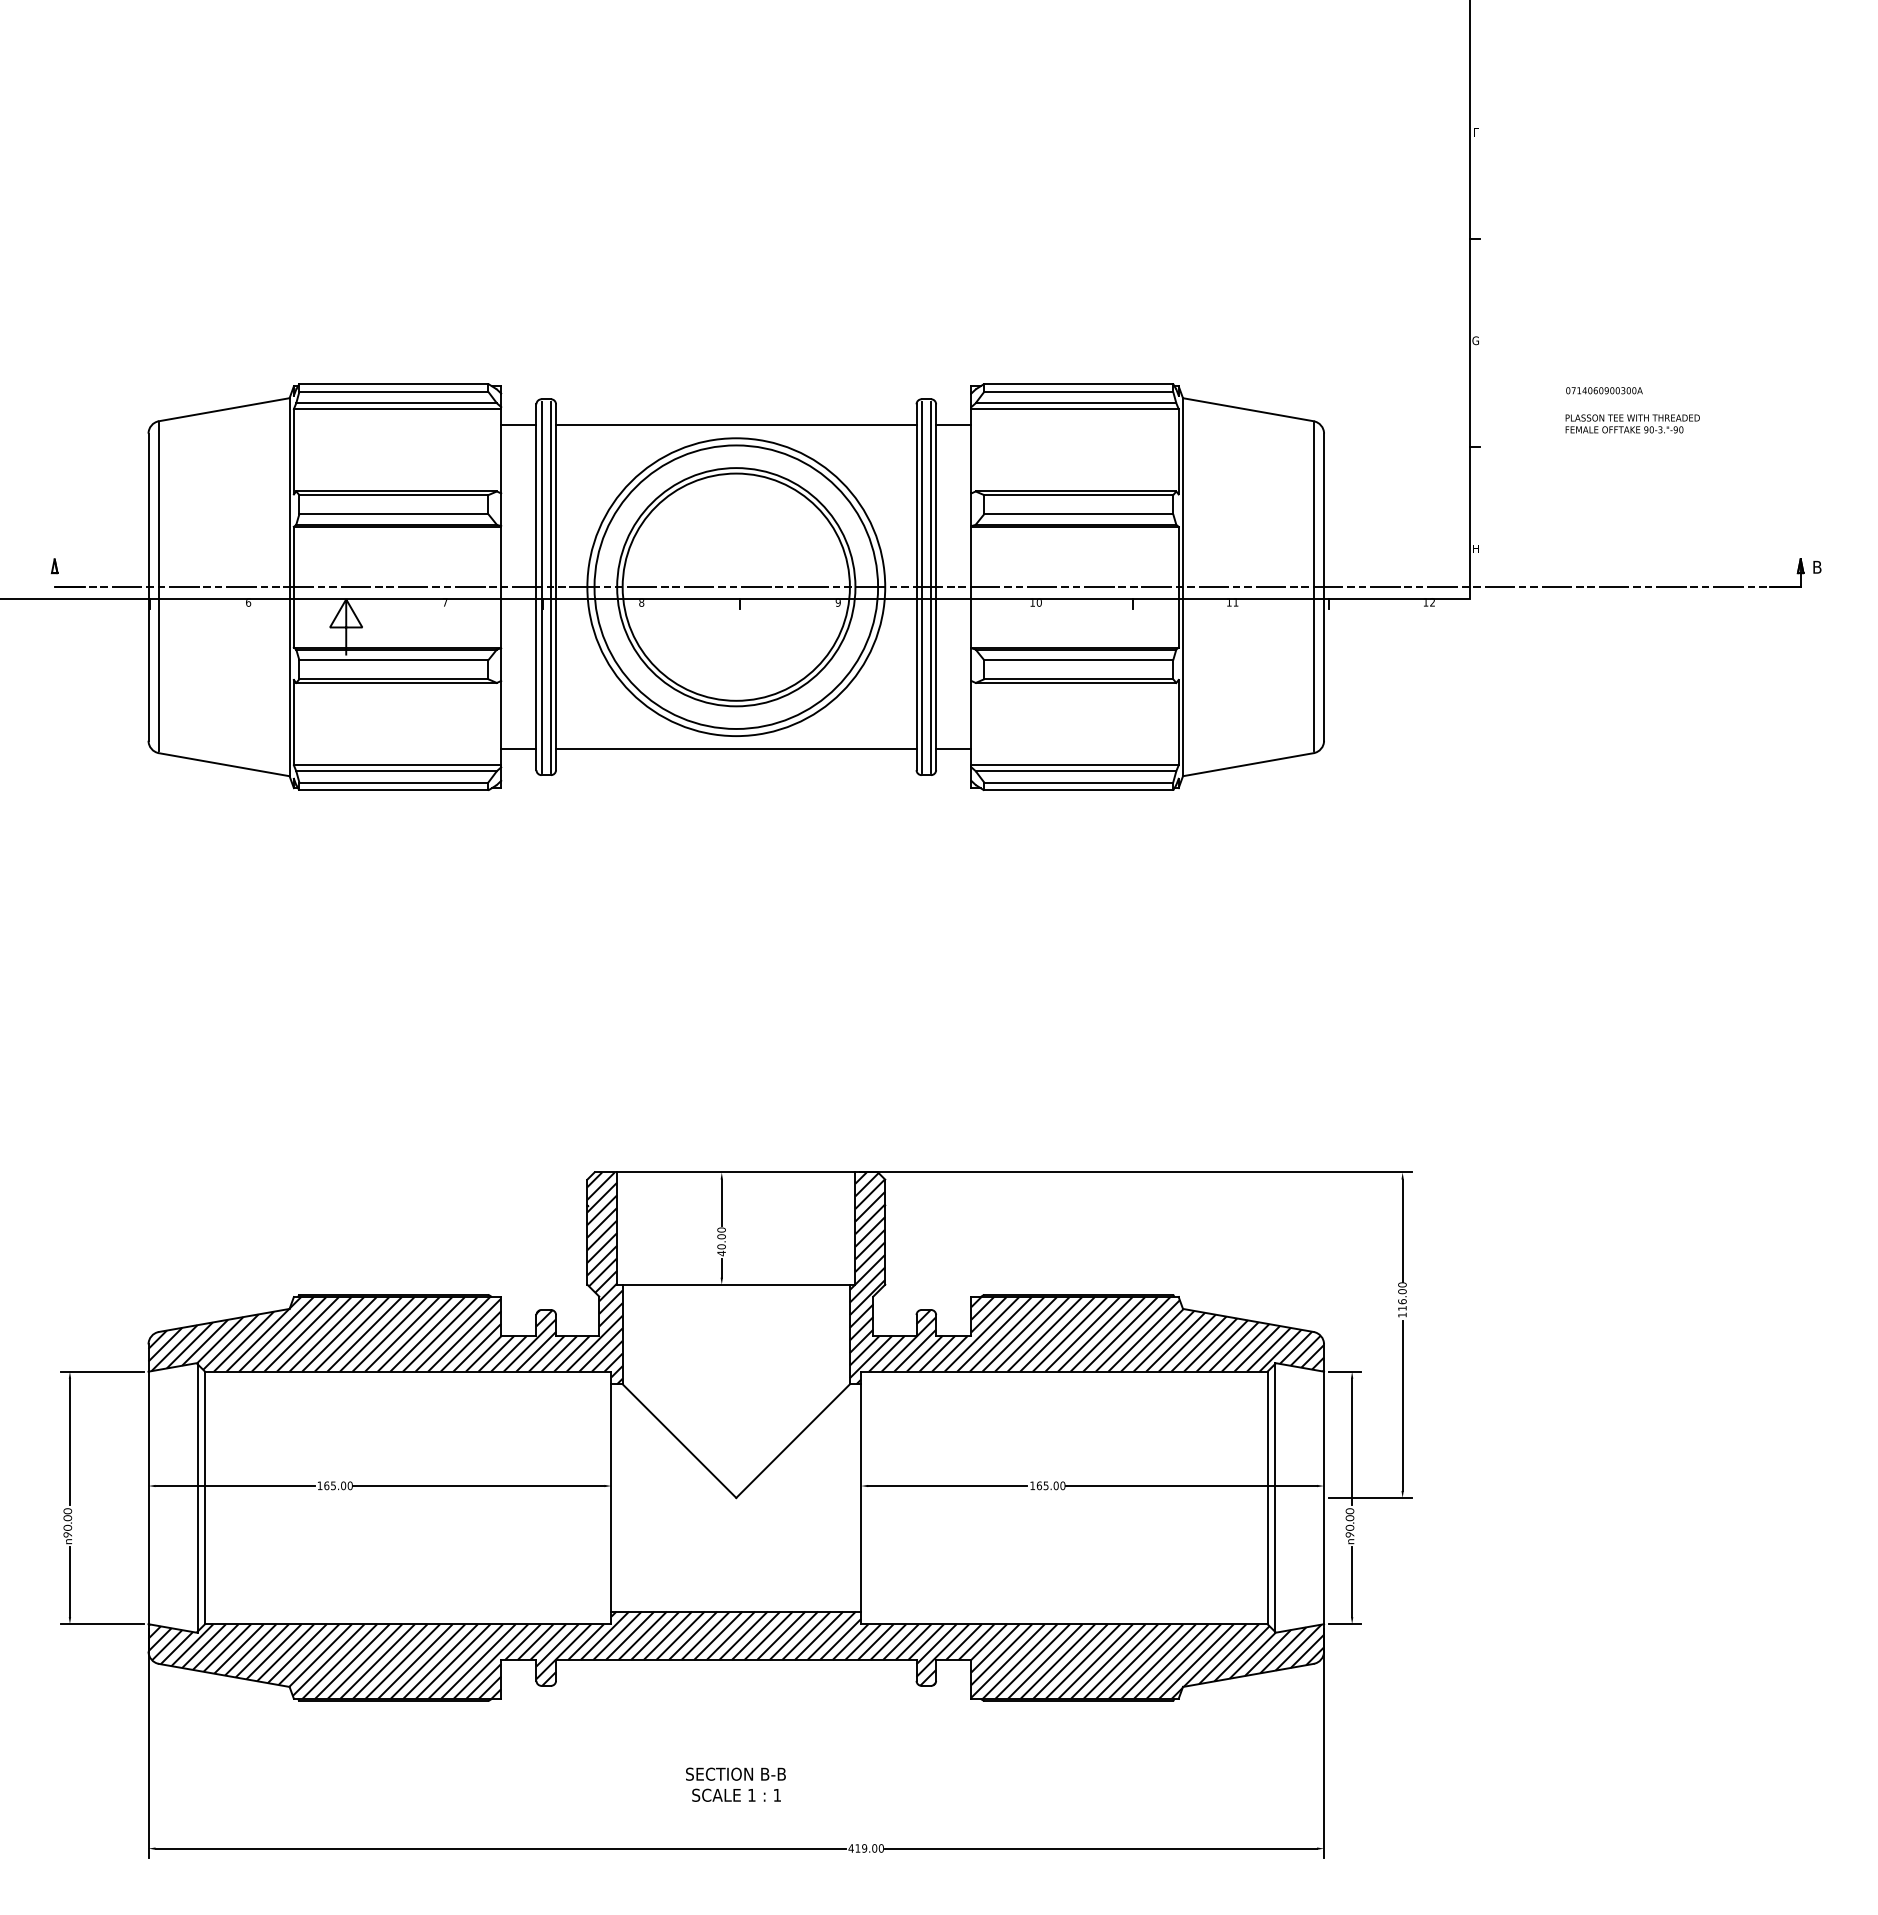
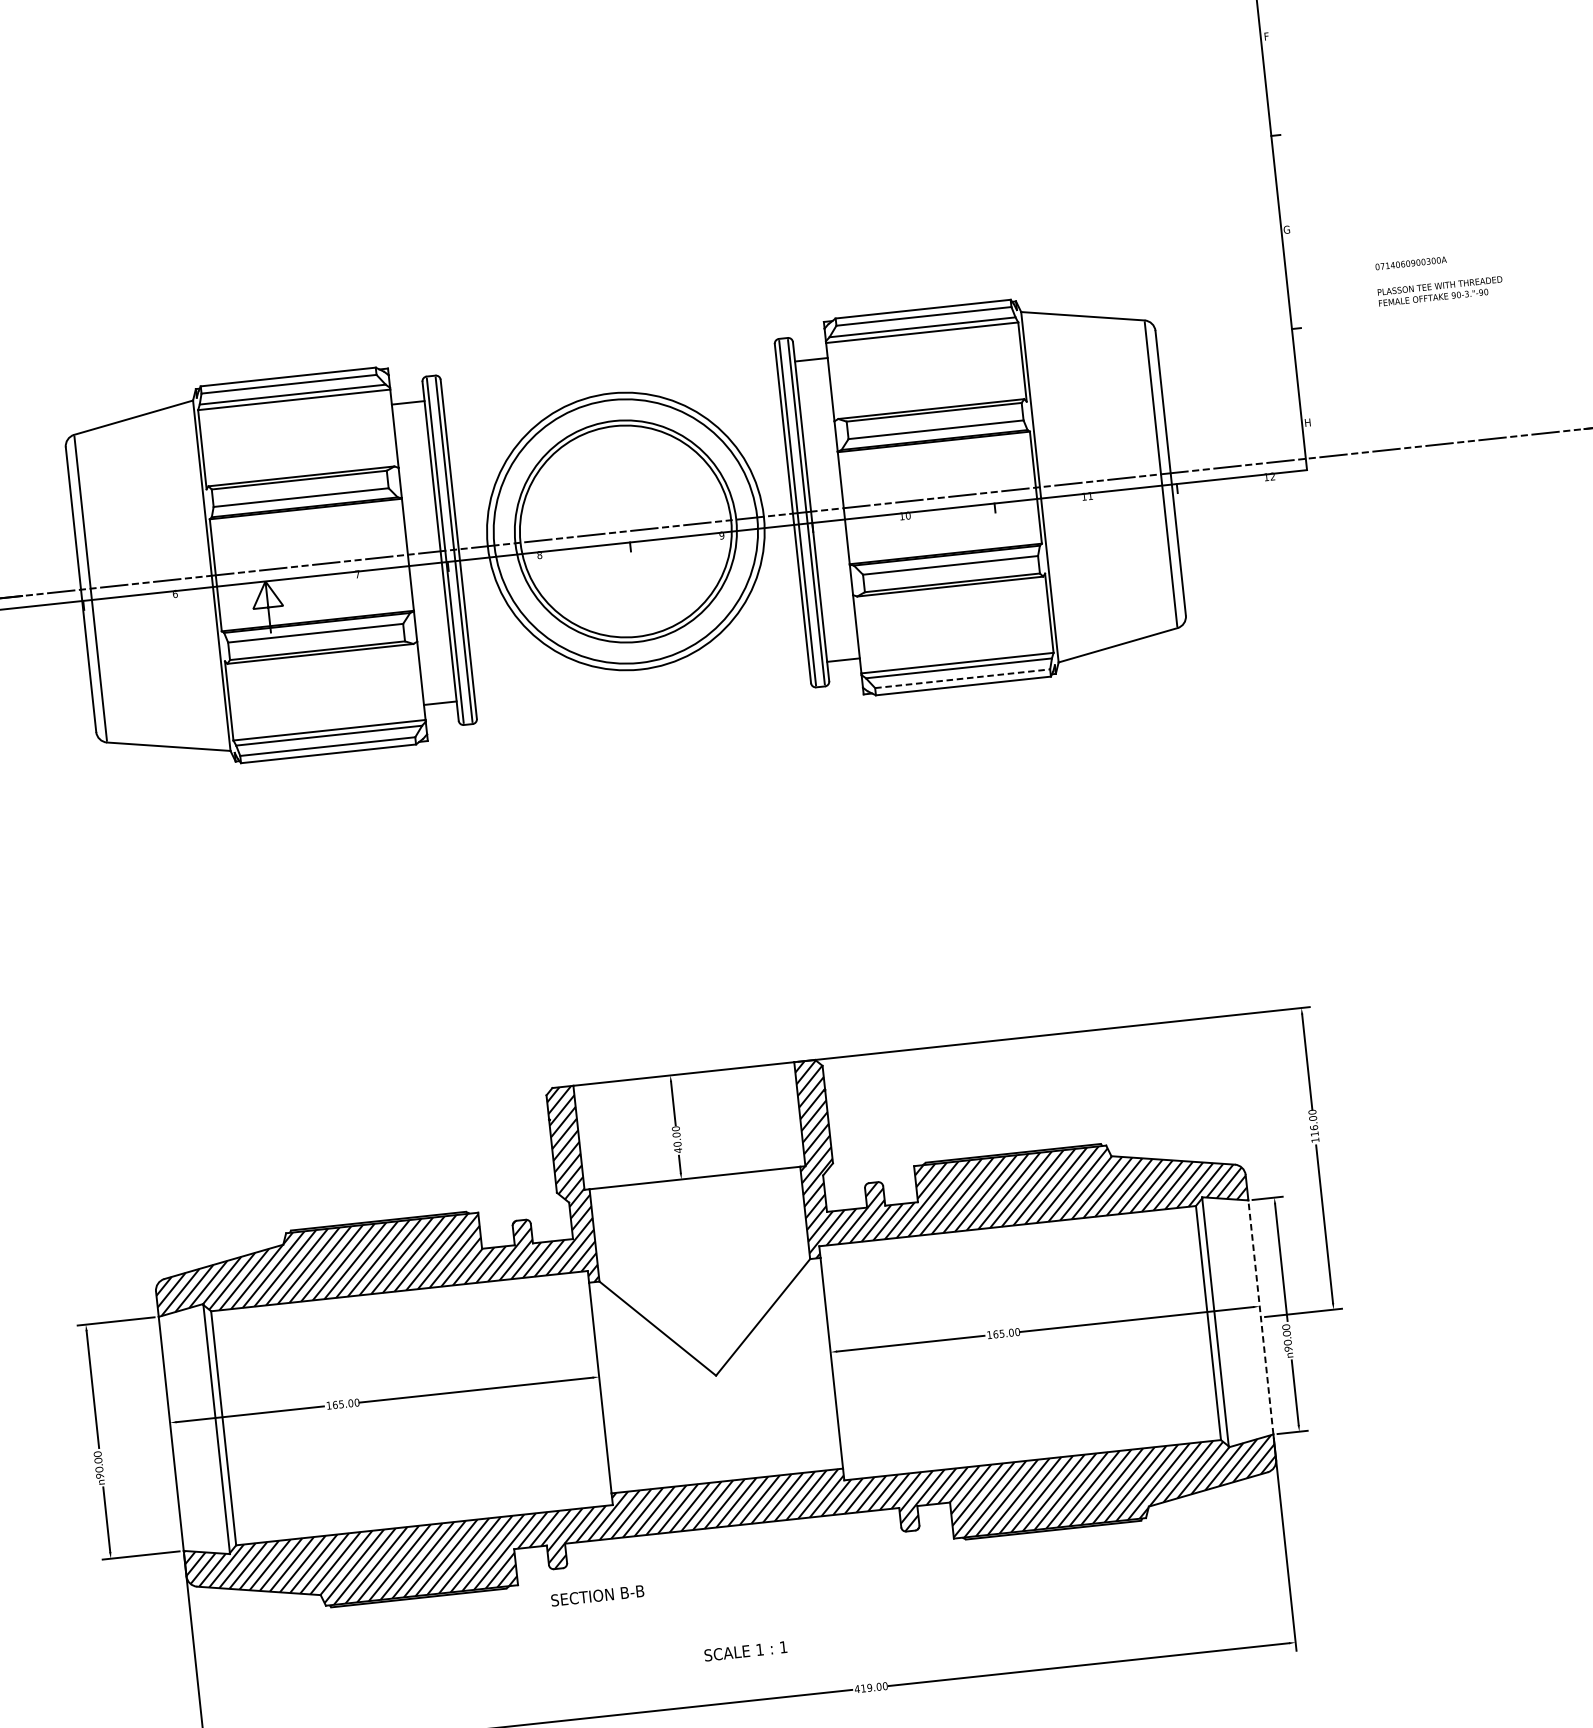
line: (736, 425) -> (610, 381), removed
line: (736, 749) -> (642, 681), removed
line: (1079, 782) -> (963, 678), solid -> dashed
line: (1324, 1497) -> (1261, 1316), solid -> dashed
text: (735, 1773) -> (597, 1595), moved

